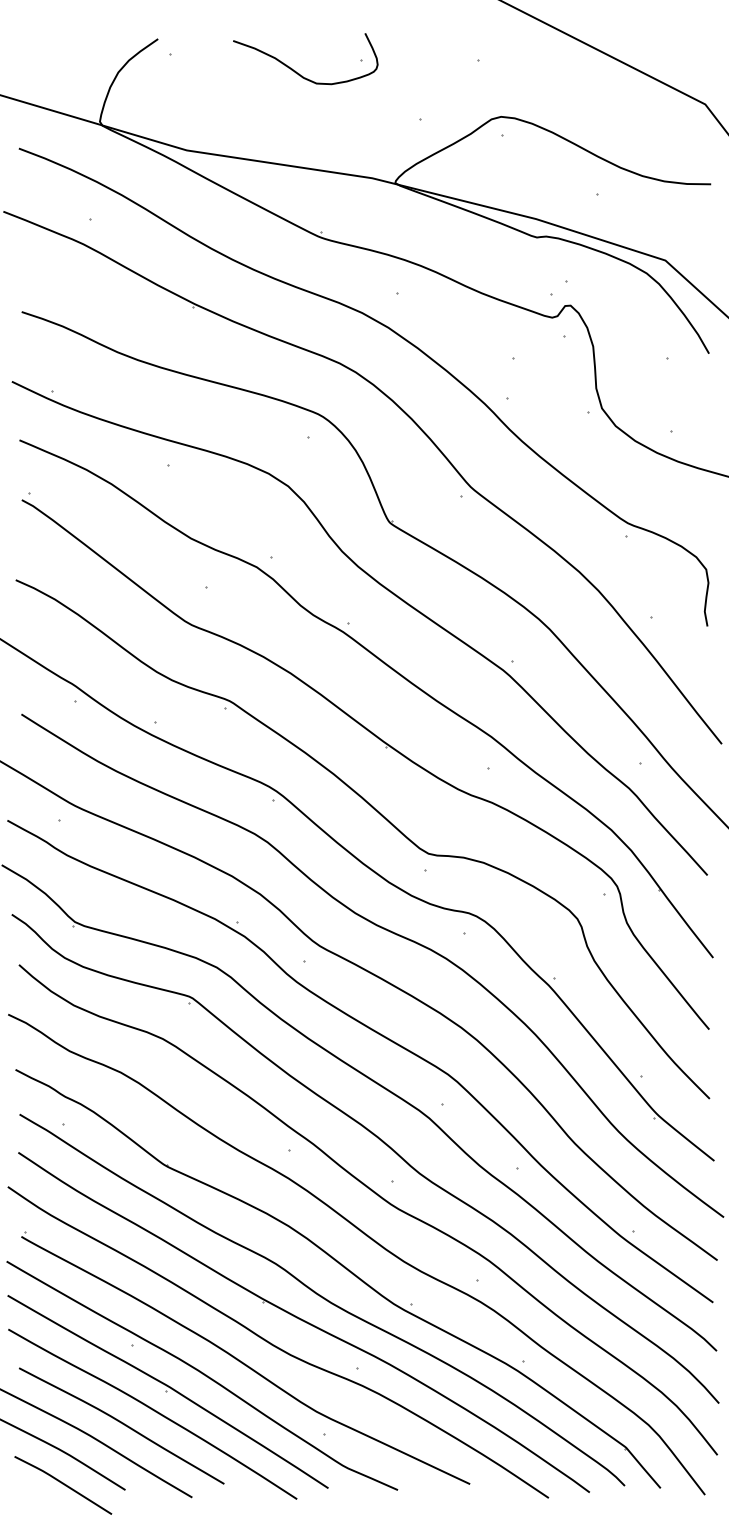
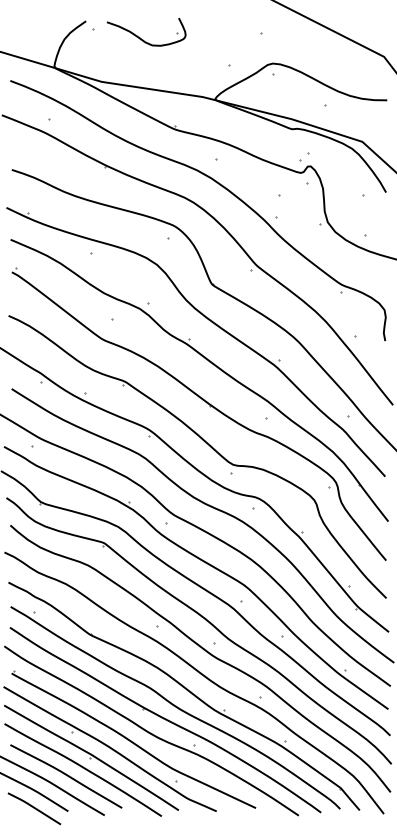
part: (294, 68) -> (140, 37), moved

